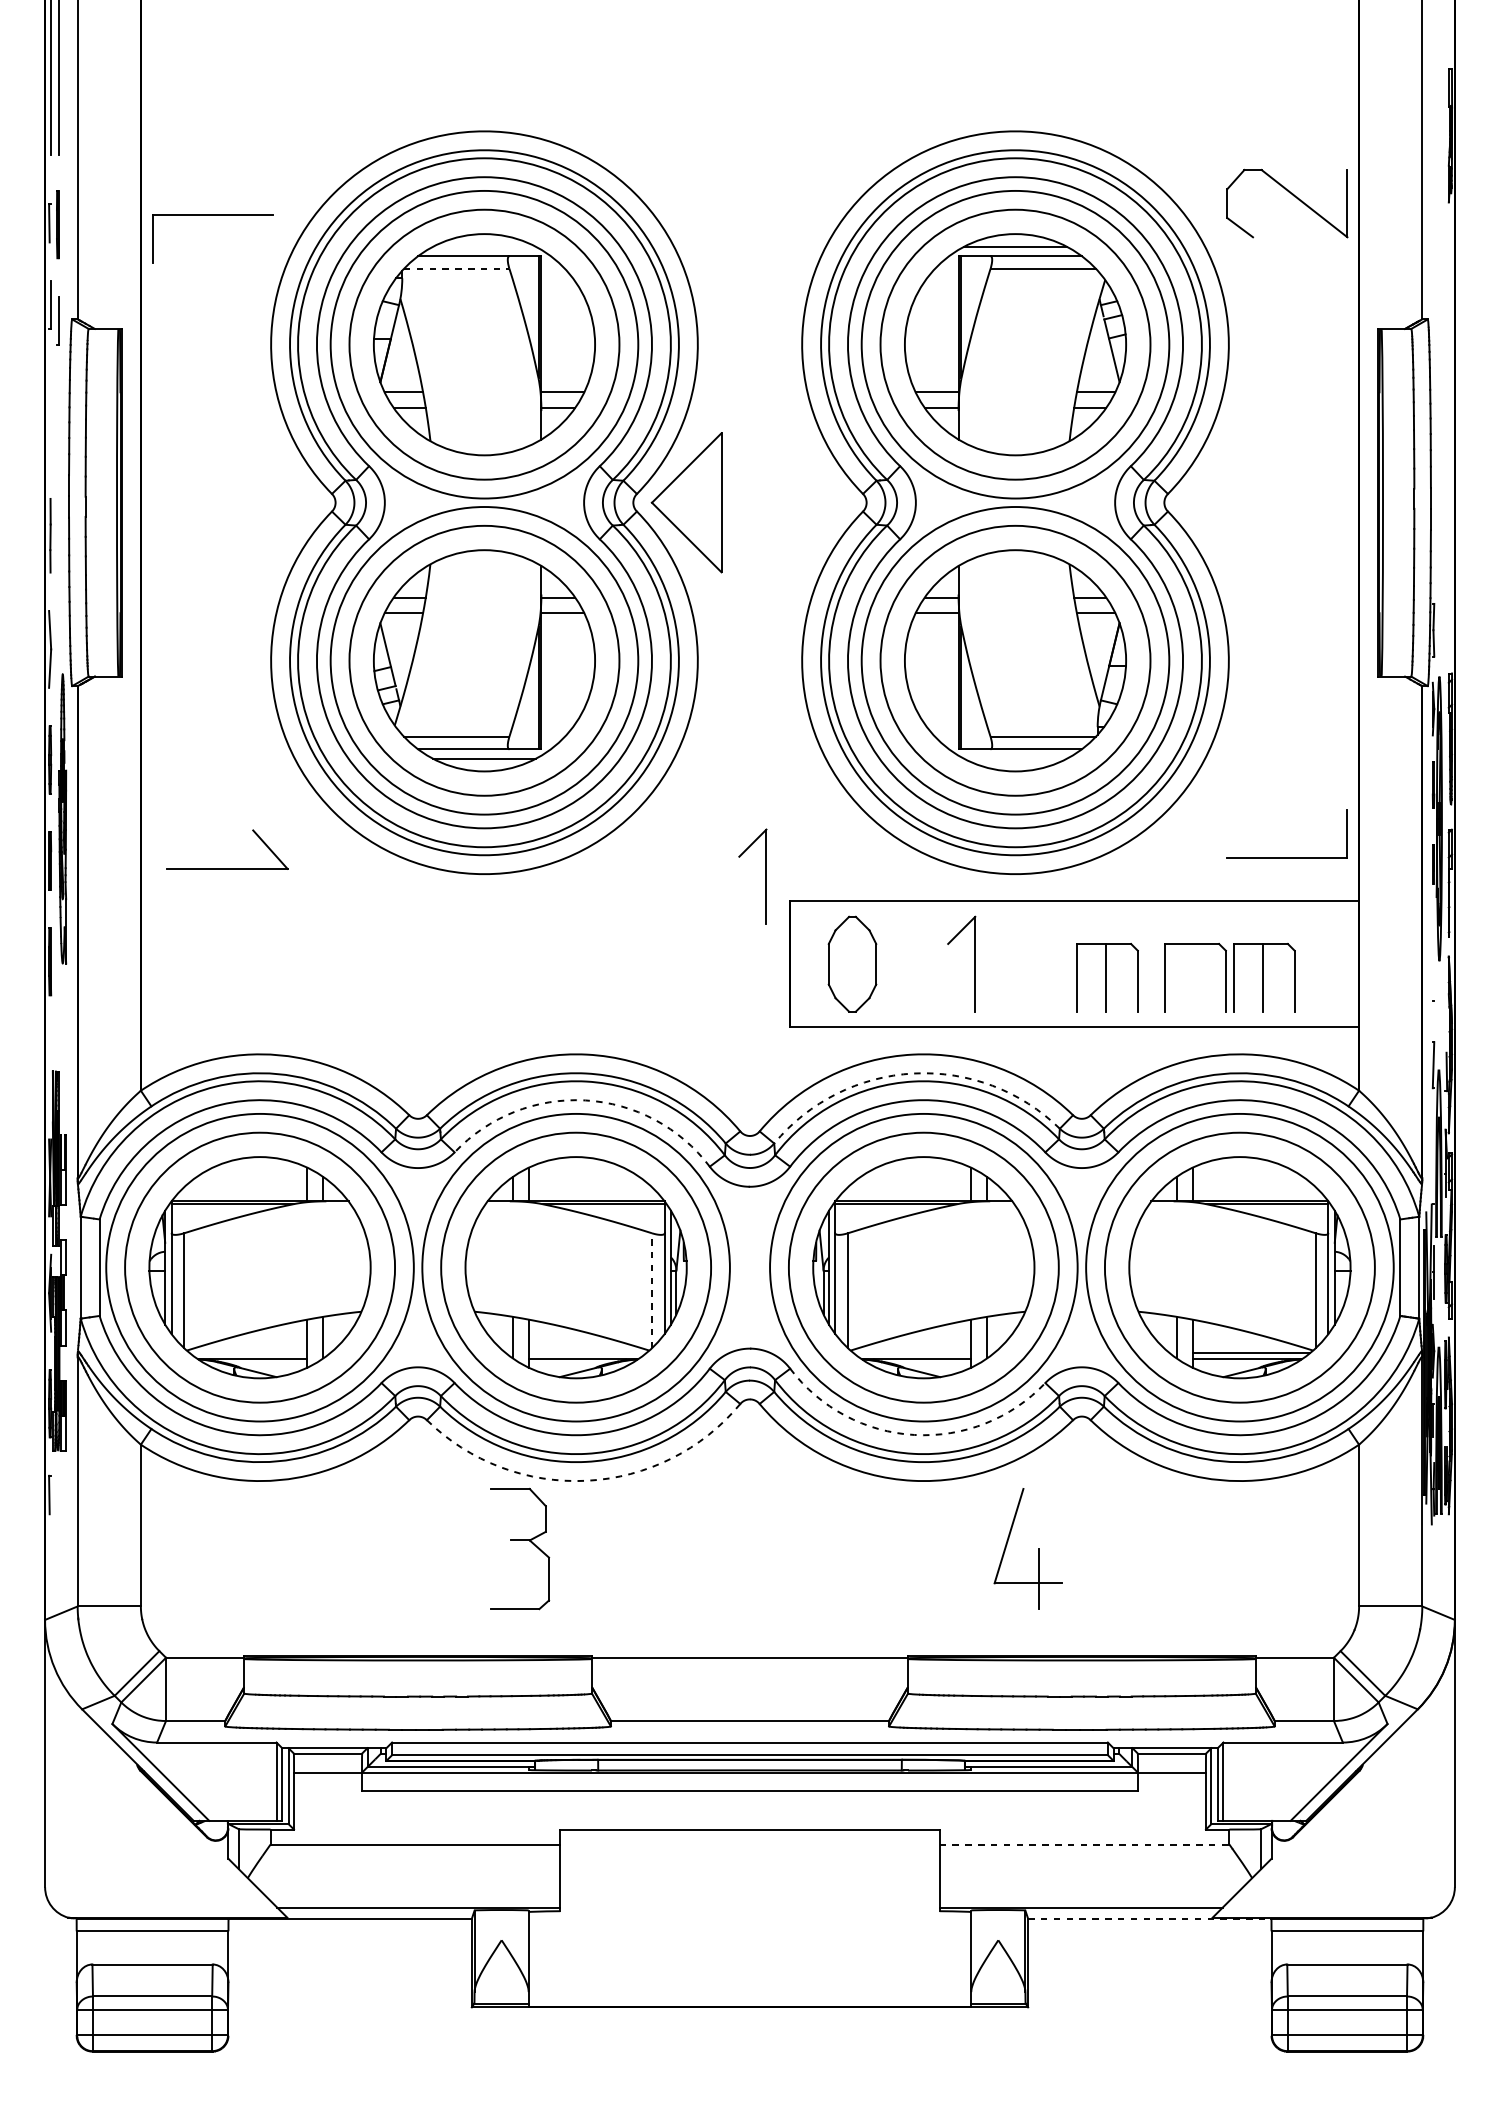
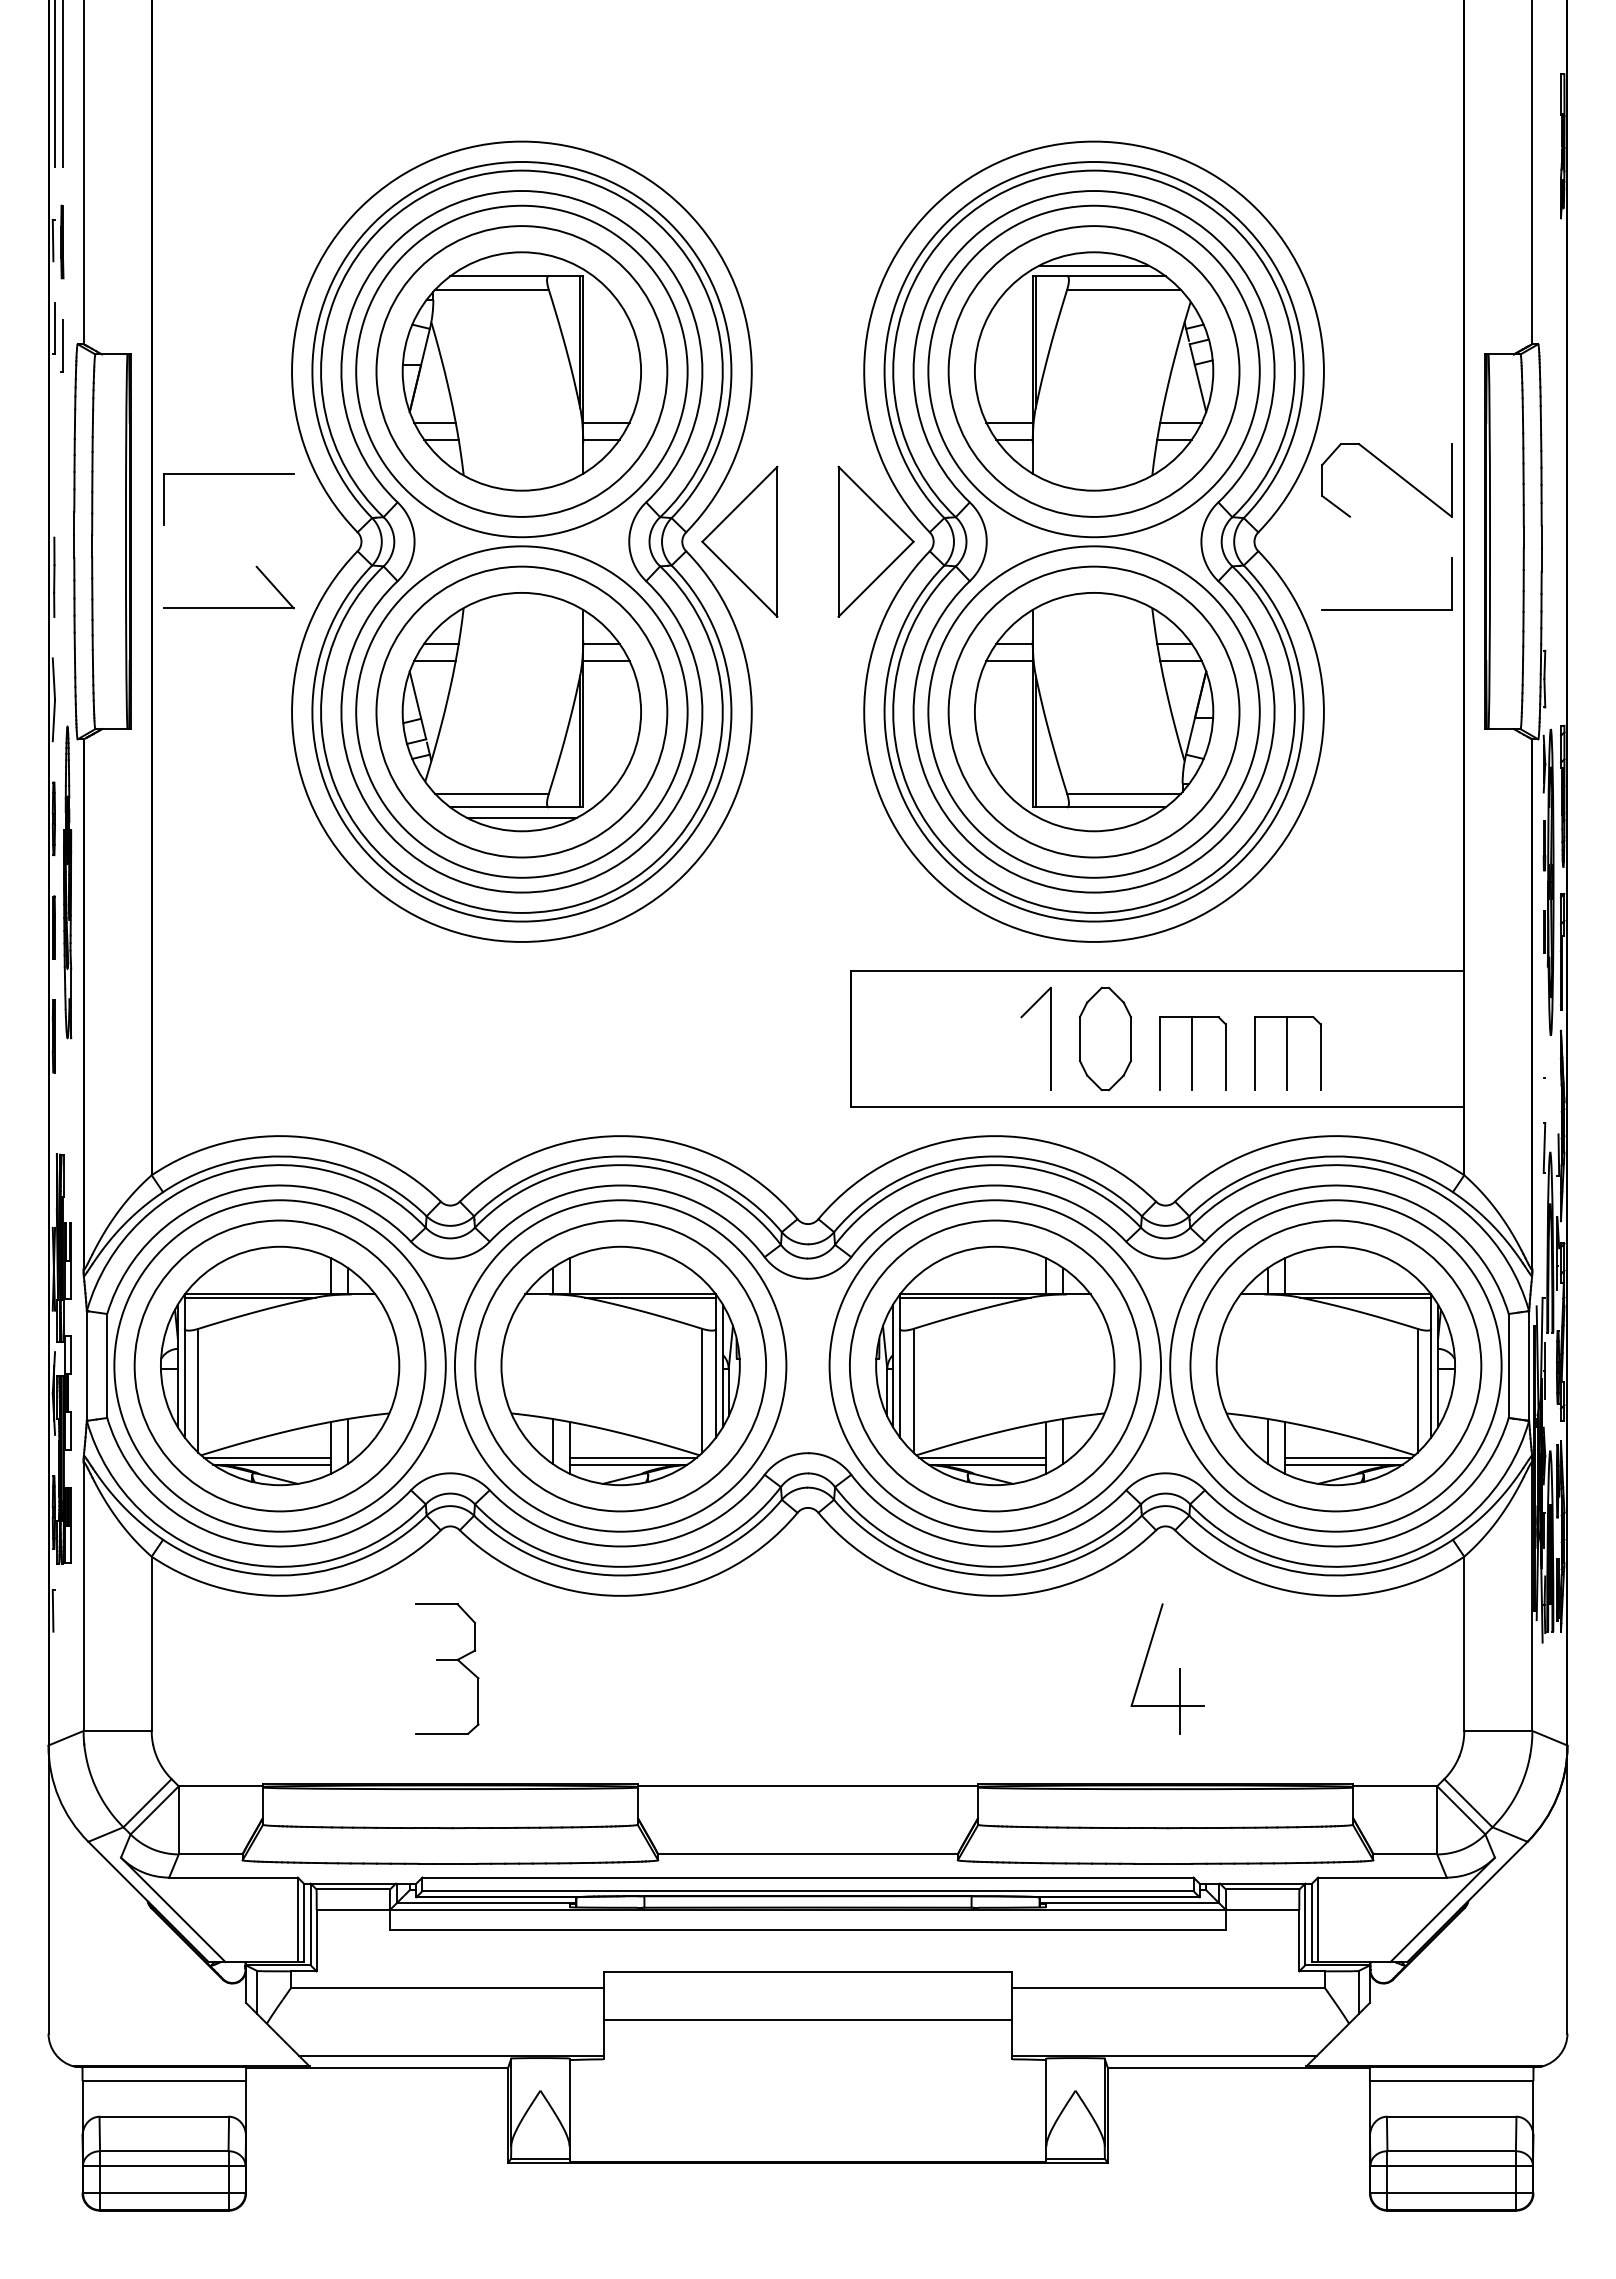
part: (1293, 196) -> (1393, 472), moved
part: (212, 215) -> (228, 474), moved
line: (456, 268) -> (491, 289), dashed -> solid
part: (812, 502) -> (875, 541), added
part: (1286, 857) -> (1386, 609), moved
part: (227, 868) -> (228, 607), moved
part: (766, 876) -> (825, 944), removed
part: (851, 963) -> (1104, 1038), moved
line: (1194, 977) -> (1286, 1053), added
part: (1263, 977) -> (1361, 1053), removed
arc: (913, 1073) -> (984, 1156), dashed -> solid
arc: (585, 1100) -> (630, 1185), dashed -> solid
line: (652, 1290) -> (702, 1390), dashed -> solid
line: (248, 1352) -> (267, 1457), added
line: (587, 1352) -> (632, 1457), added
line: (911, 1352) -> (982, 1457), added
arc: (914, 1435) -> (985, 1546), dashed -> solid
arc: (587, 1480) -> (632, 1595), dashed -> solid
part: (520, 1541) -> (447, 1660), moved
part: (1039, 1548) -> (1179, 1668), moved
line: (1084, 1844) -> (1168, 1987), dashed -> solid
line: (749, 1874) -> (807, 2019), added
line: (1150, 1918) -> (1239, 2067), dashed -> solid

